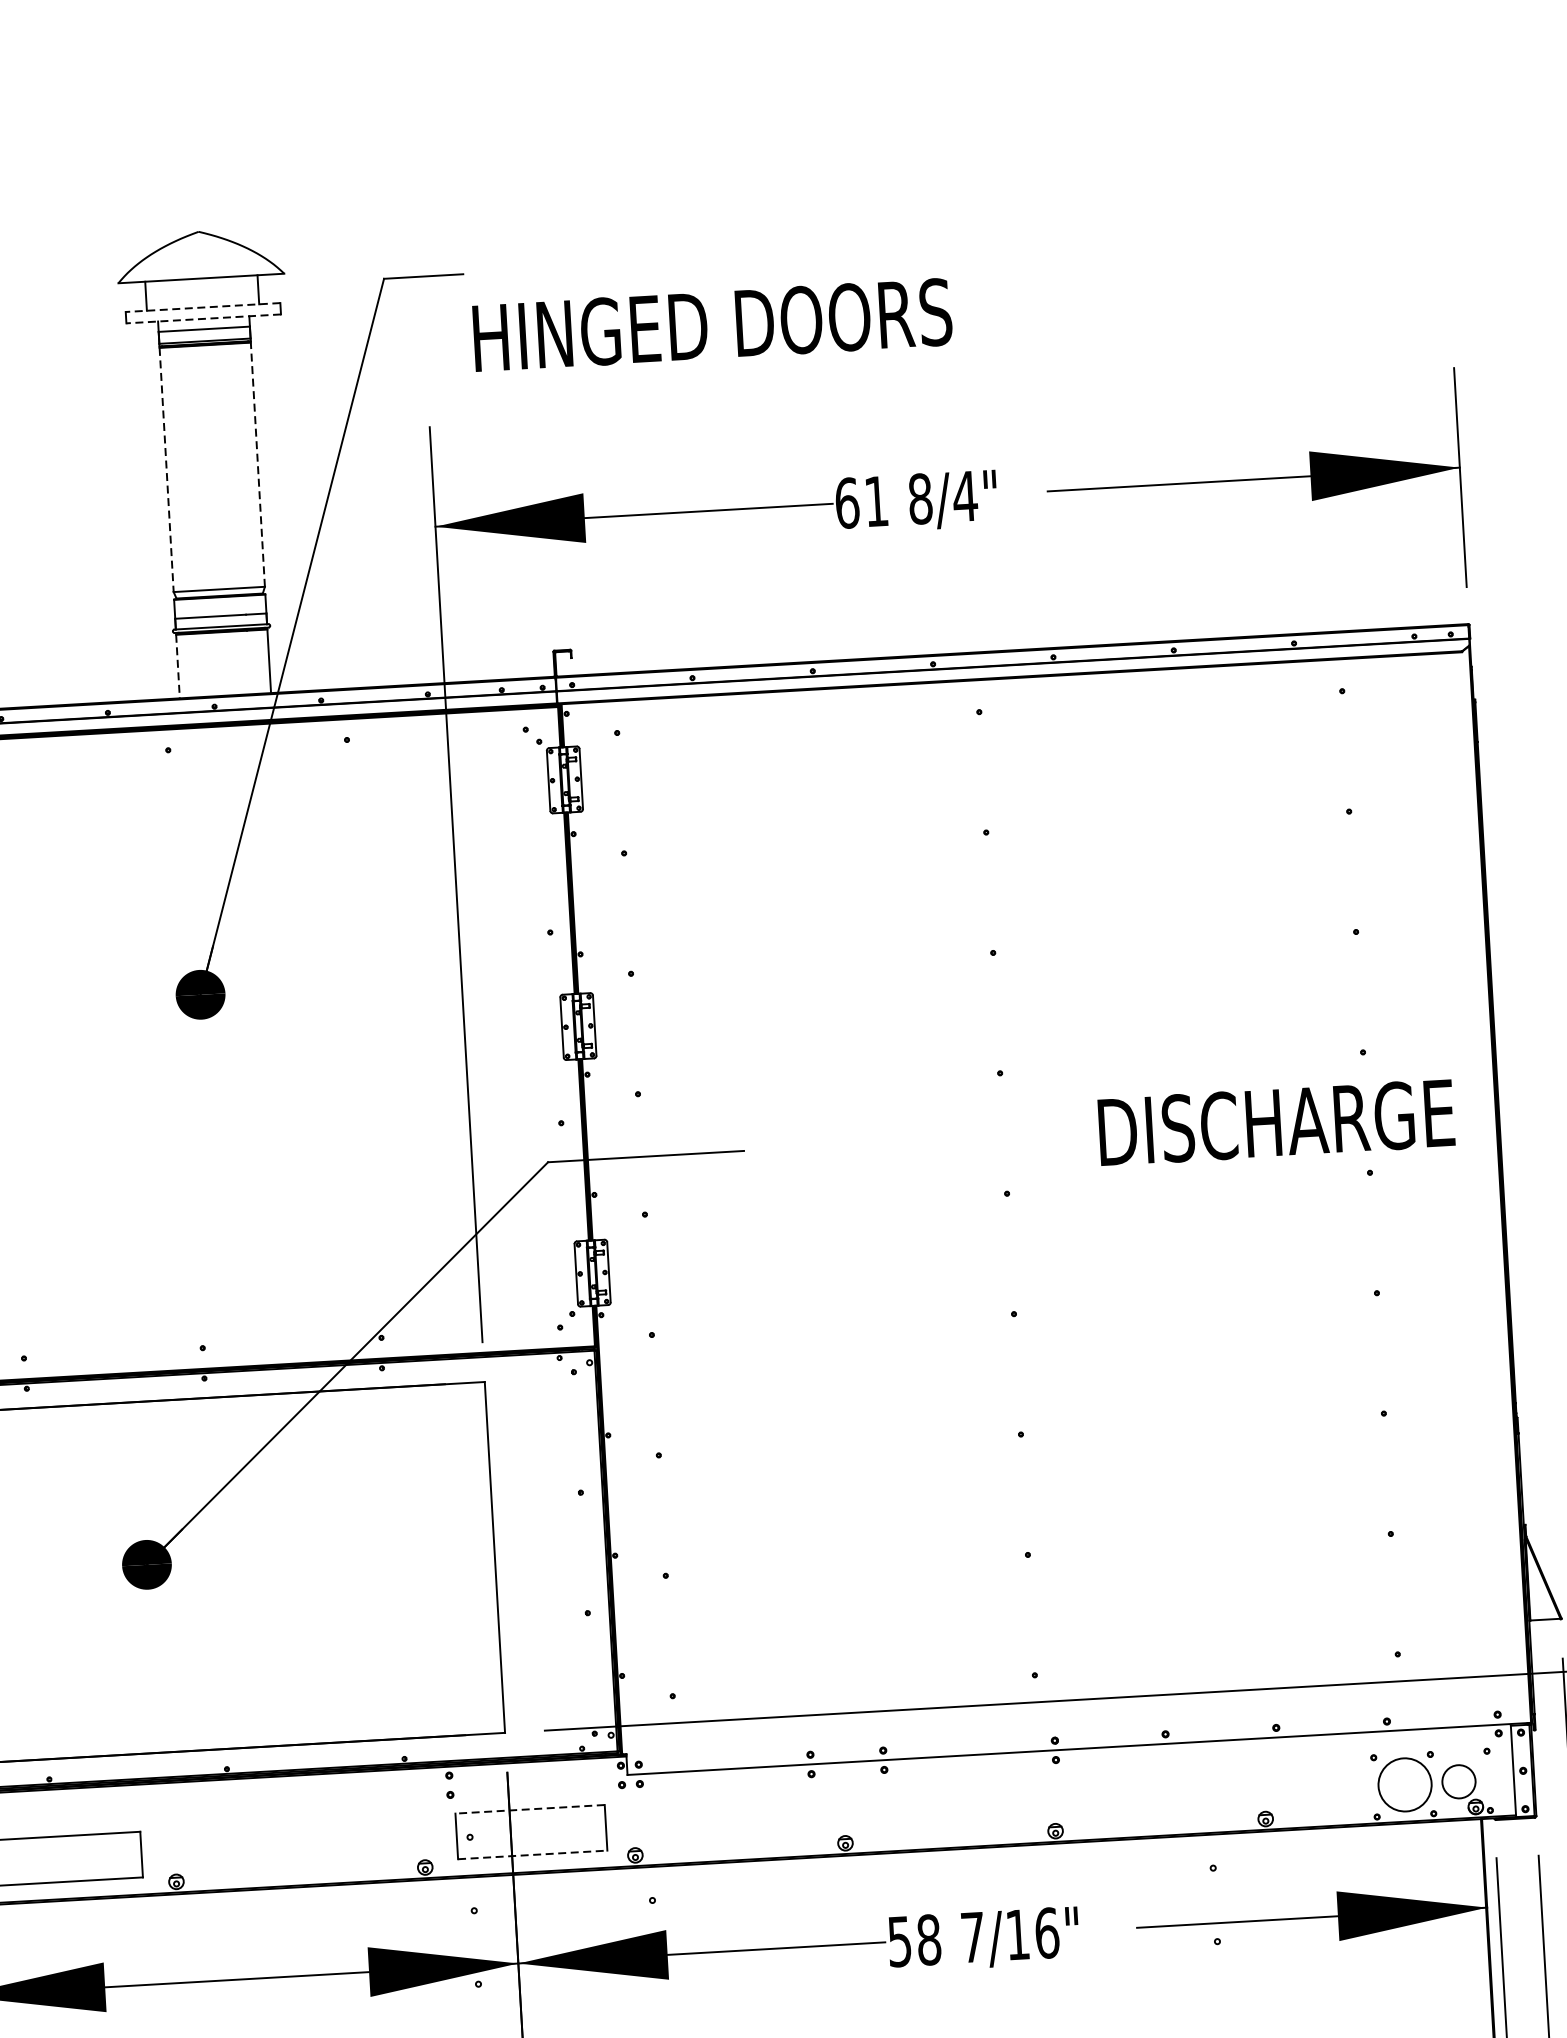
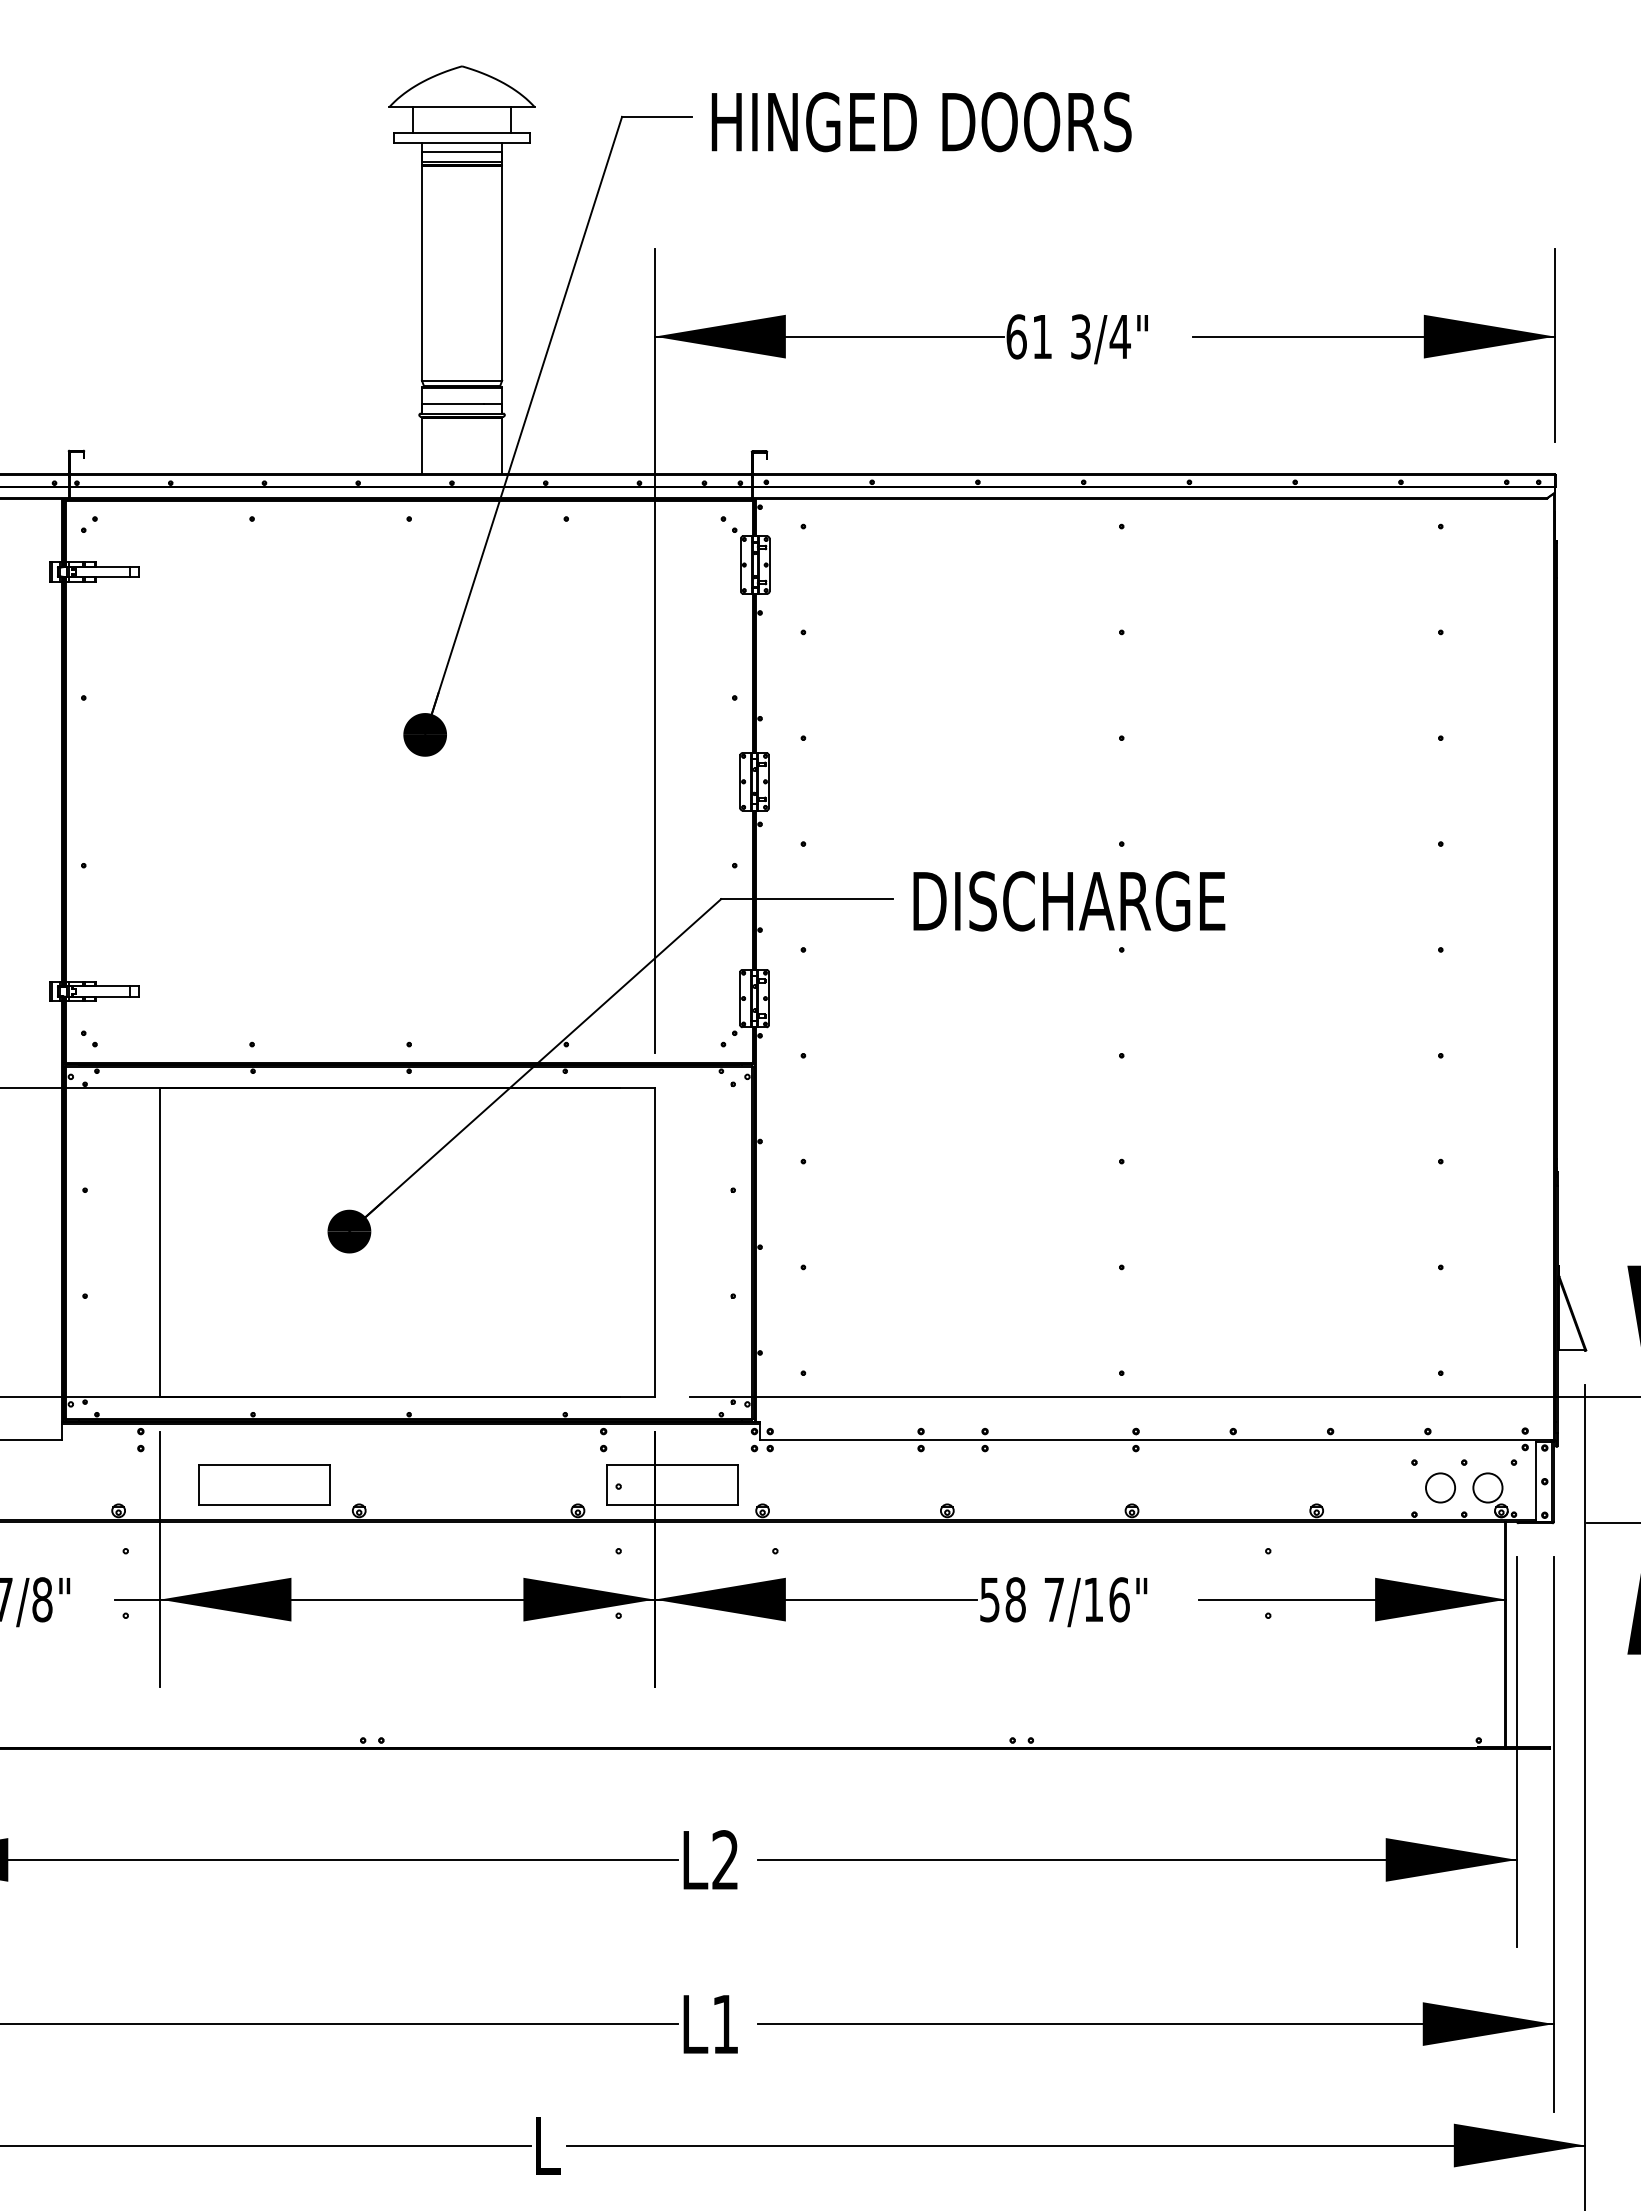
line: (203, 307) -> (462, 132), dashed -> solid
line: (204, 318) -> (462, 142), dashed -> solid
text: (712, 325) -> (921, 122), moved
line: (258, 463) -> (502, 272), dashed -> solid
line: (166, 470) -> (421, 273), dashed -> solid
text: (921, 498) -> (1081, 336), 8/4" -> 3/4"
line: (177, 666) -> (421, 446), dashed -> solid
text: (1276, 1122) -> (1069, 901), moved
circle: (1404, 1784) -> (1440, 1487), size x0.62
line: (529, 1809) -> (672, 1465), dashed -> solid
line: (532, 1855) -> (672, 1505), dashed -> solid

